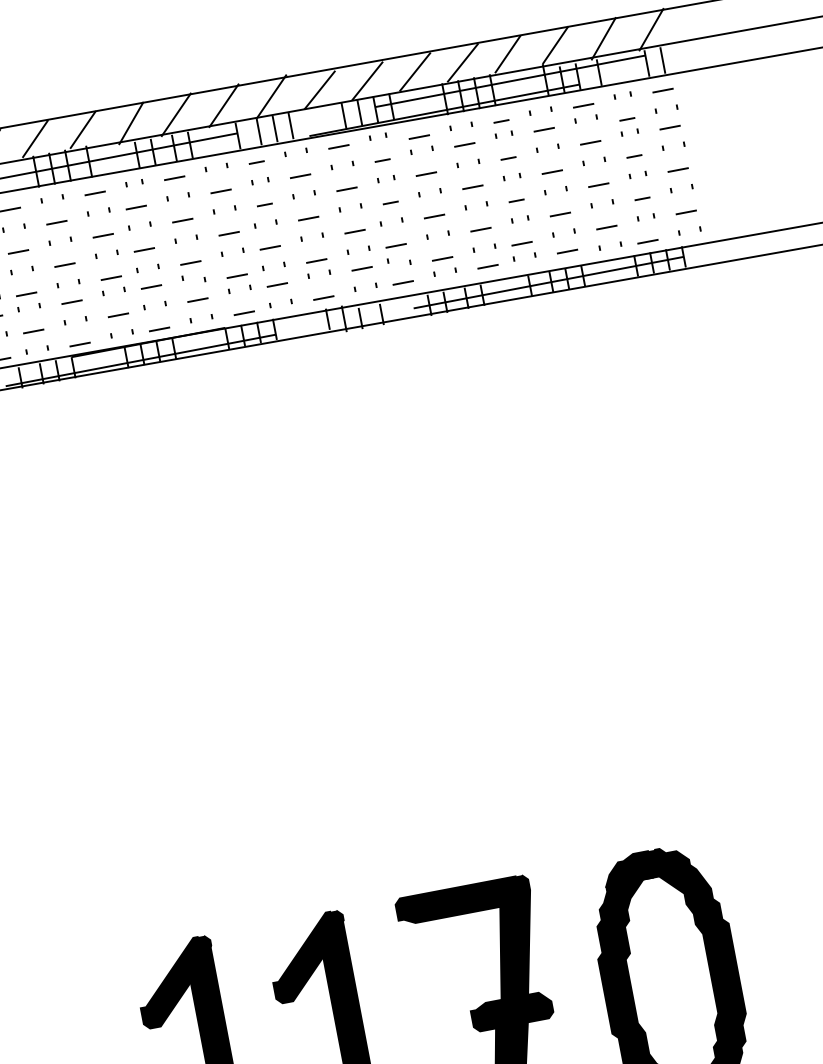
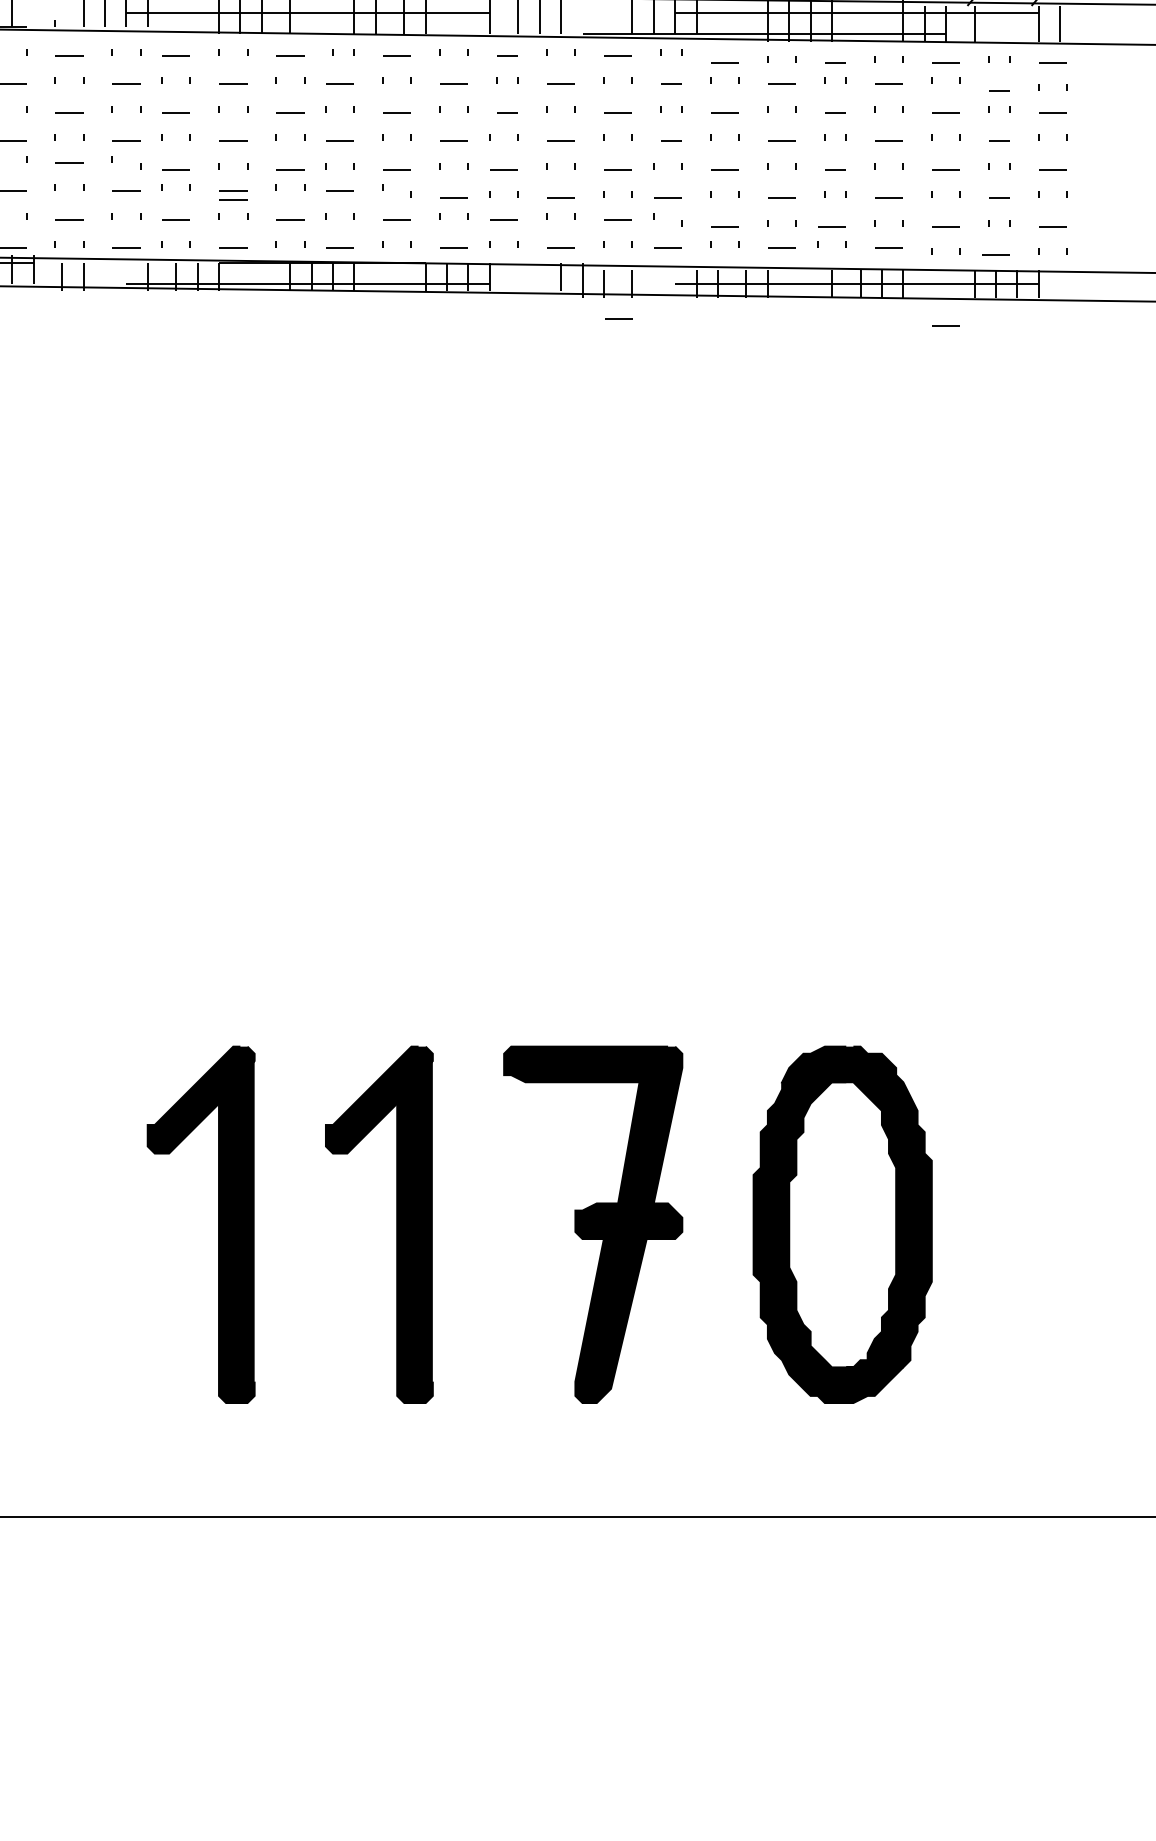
line: (620, 300) -> (945, 325), added
line: (73, 308) -> (233, 199), added
line: (376, 342) -> (618, 318), added

